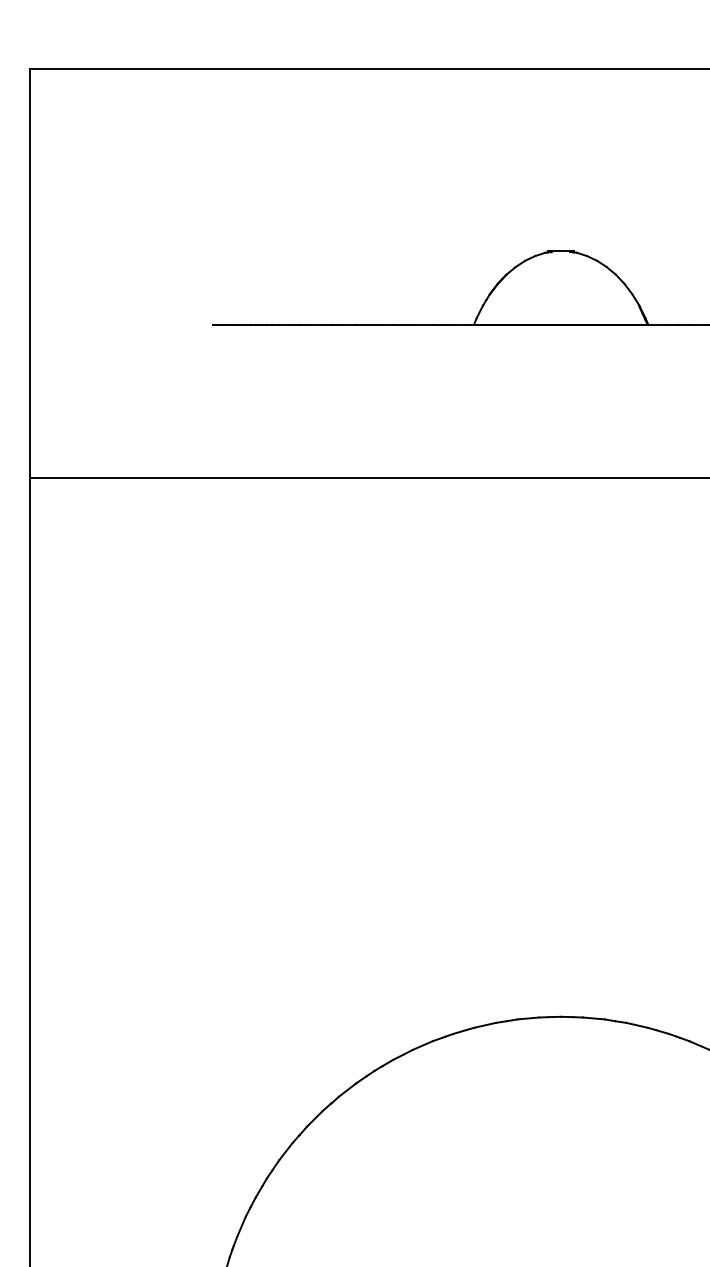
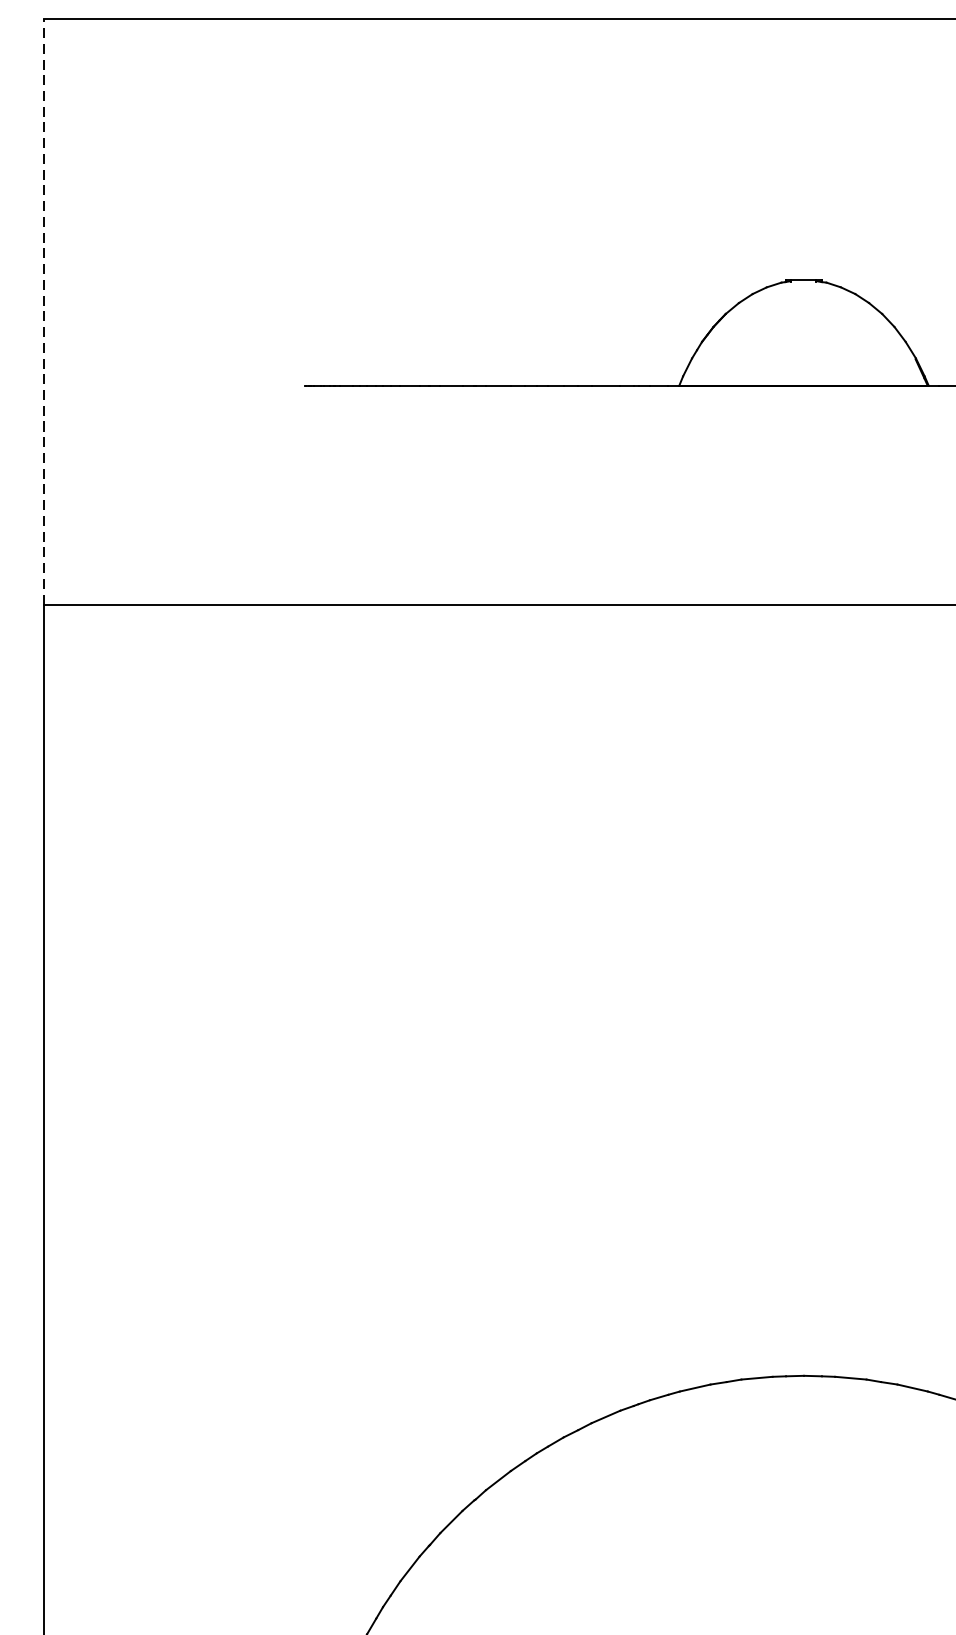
line: (30, 273) -> (44, 312), solid -> dashed

